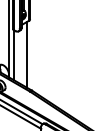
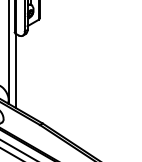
line: (27, 54) -> (36, 69), removed

